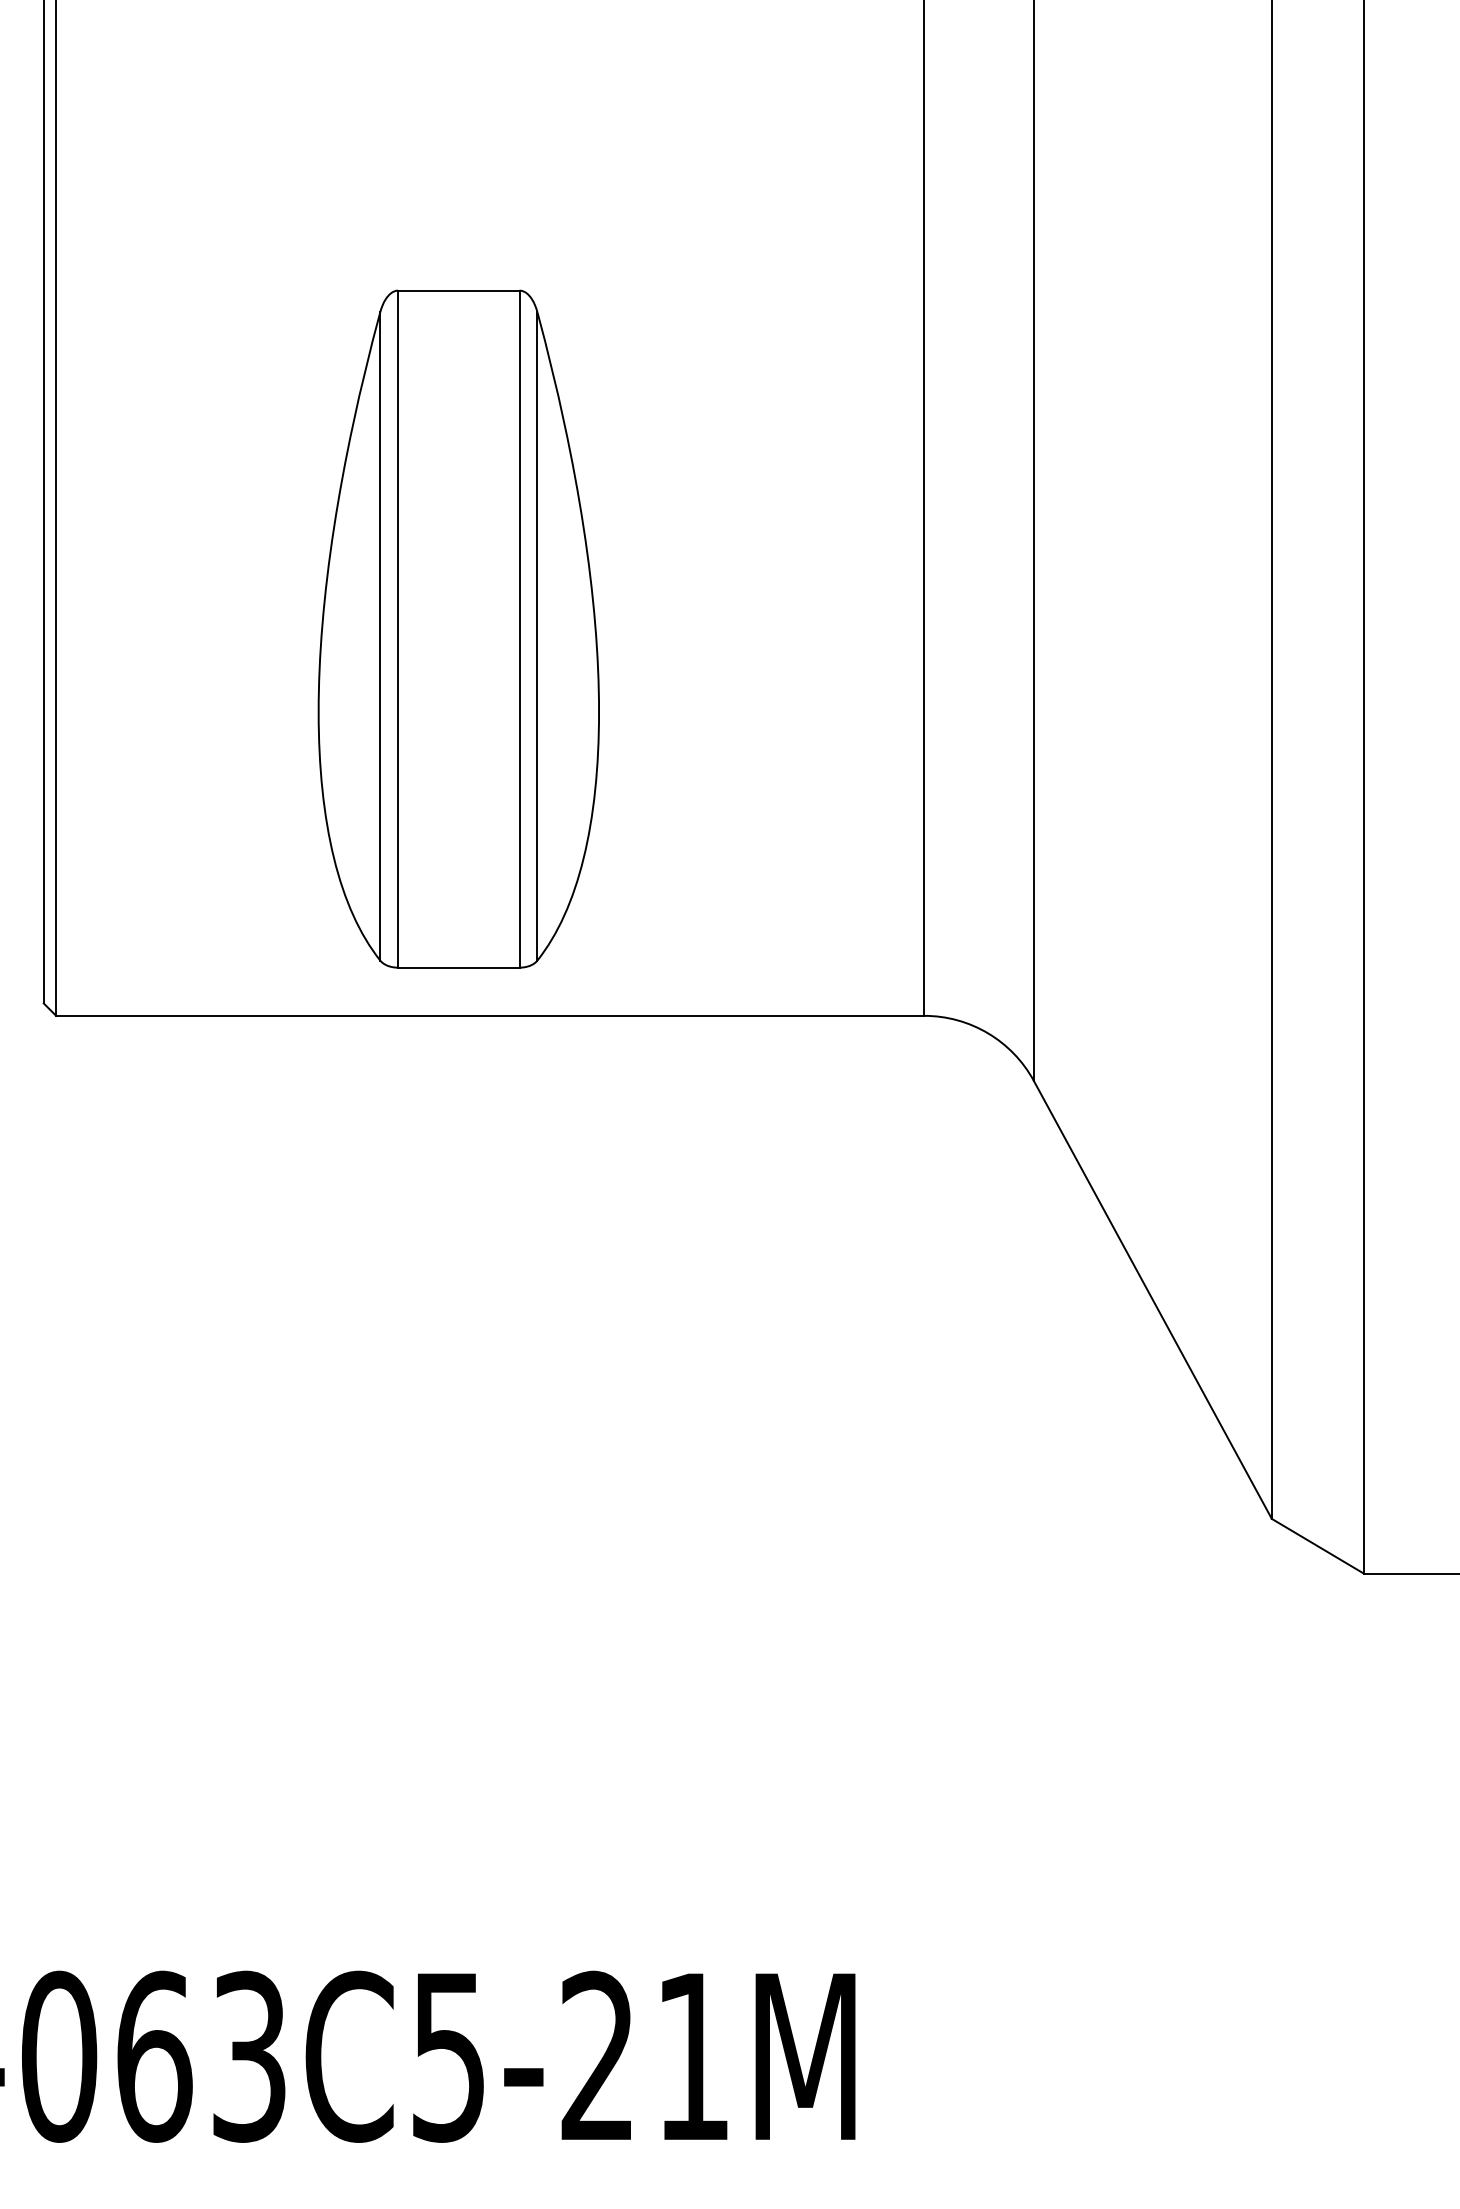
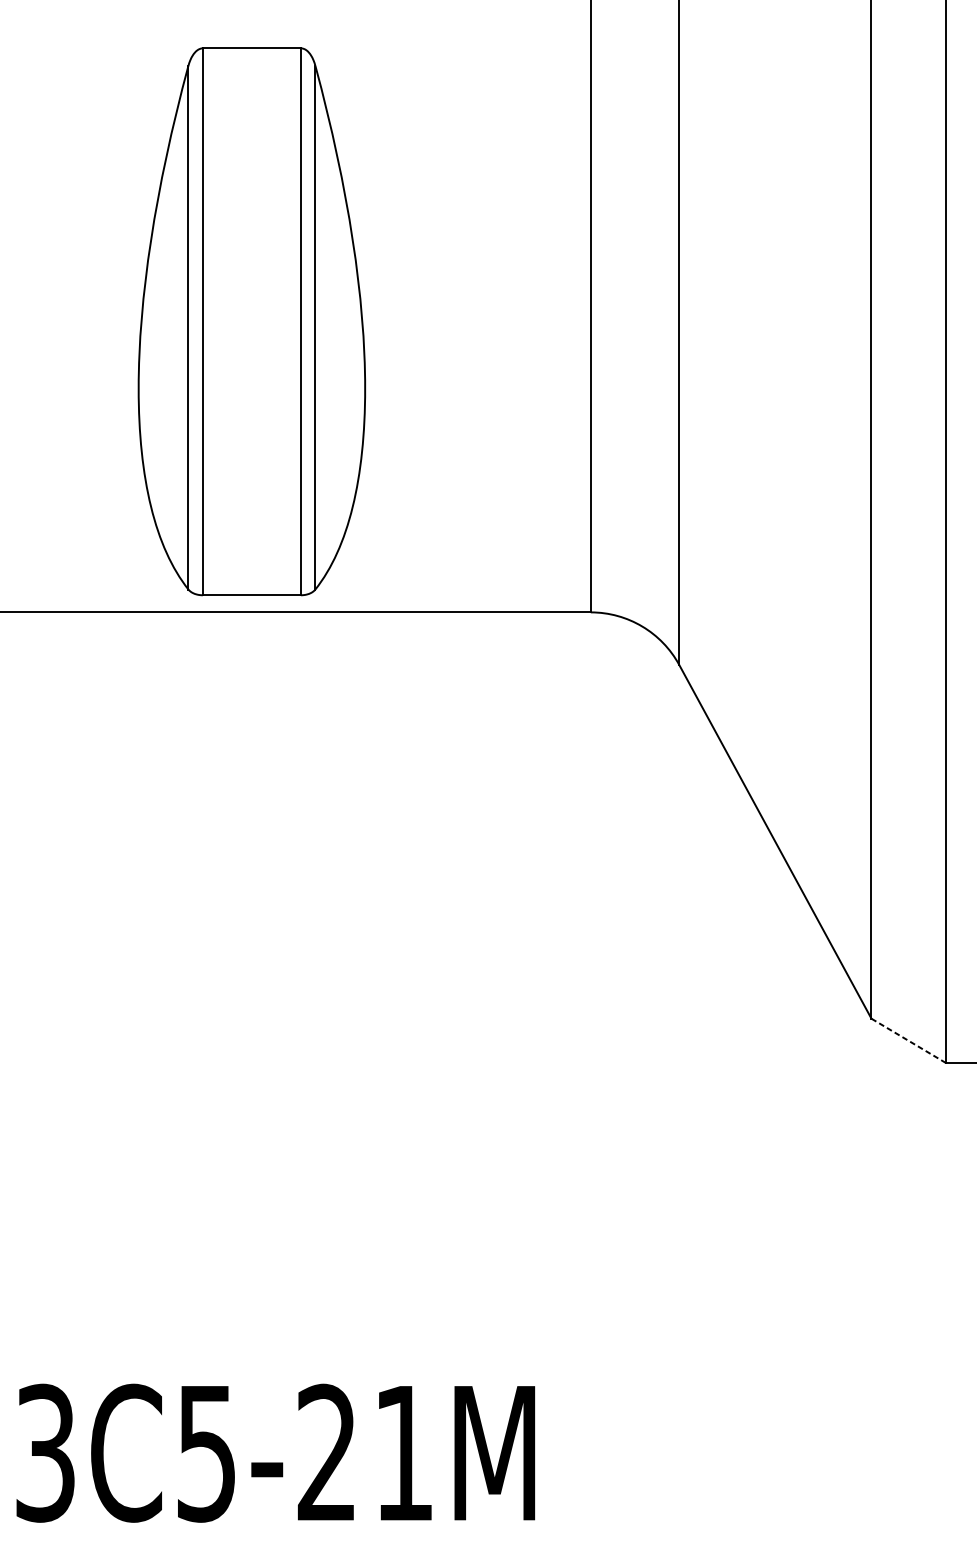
part: (458, 628) -> (251, 321), moved
line: (1317, 1546) -> (908, 1041), solid -> dashed

